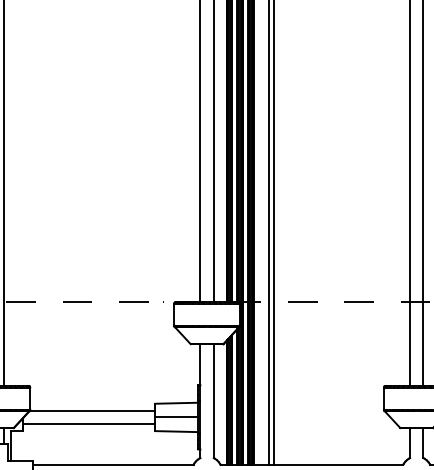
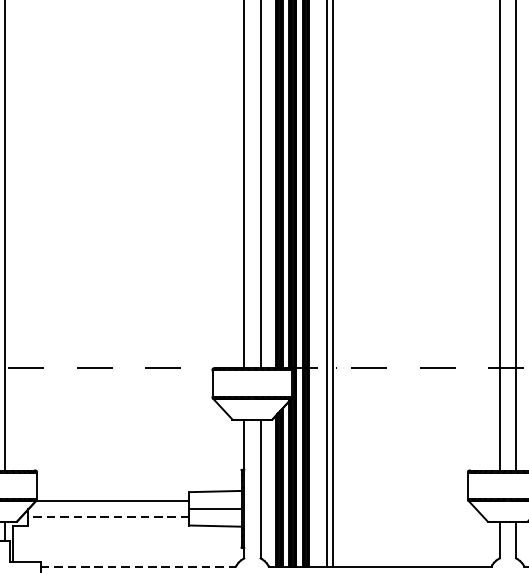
line: (88, 424) -> (107, 517), solid -> dashed
line: (114, 464) -> (139, 566), solid -> dashed

